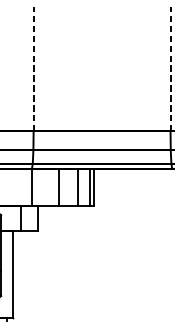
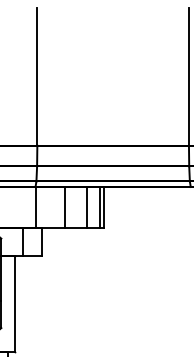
line: (33, 68) -> (37, 76), dashed -> solid
line: (170, 68) -> (188, 76), dashed -> solid

